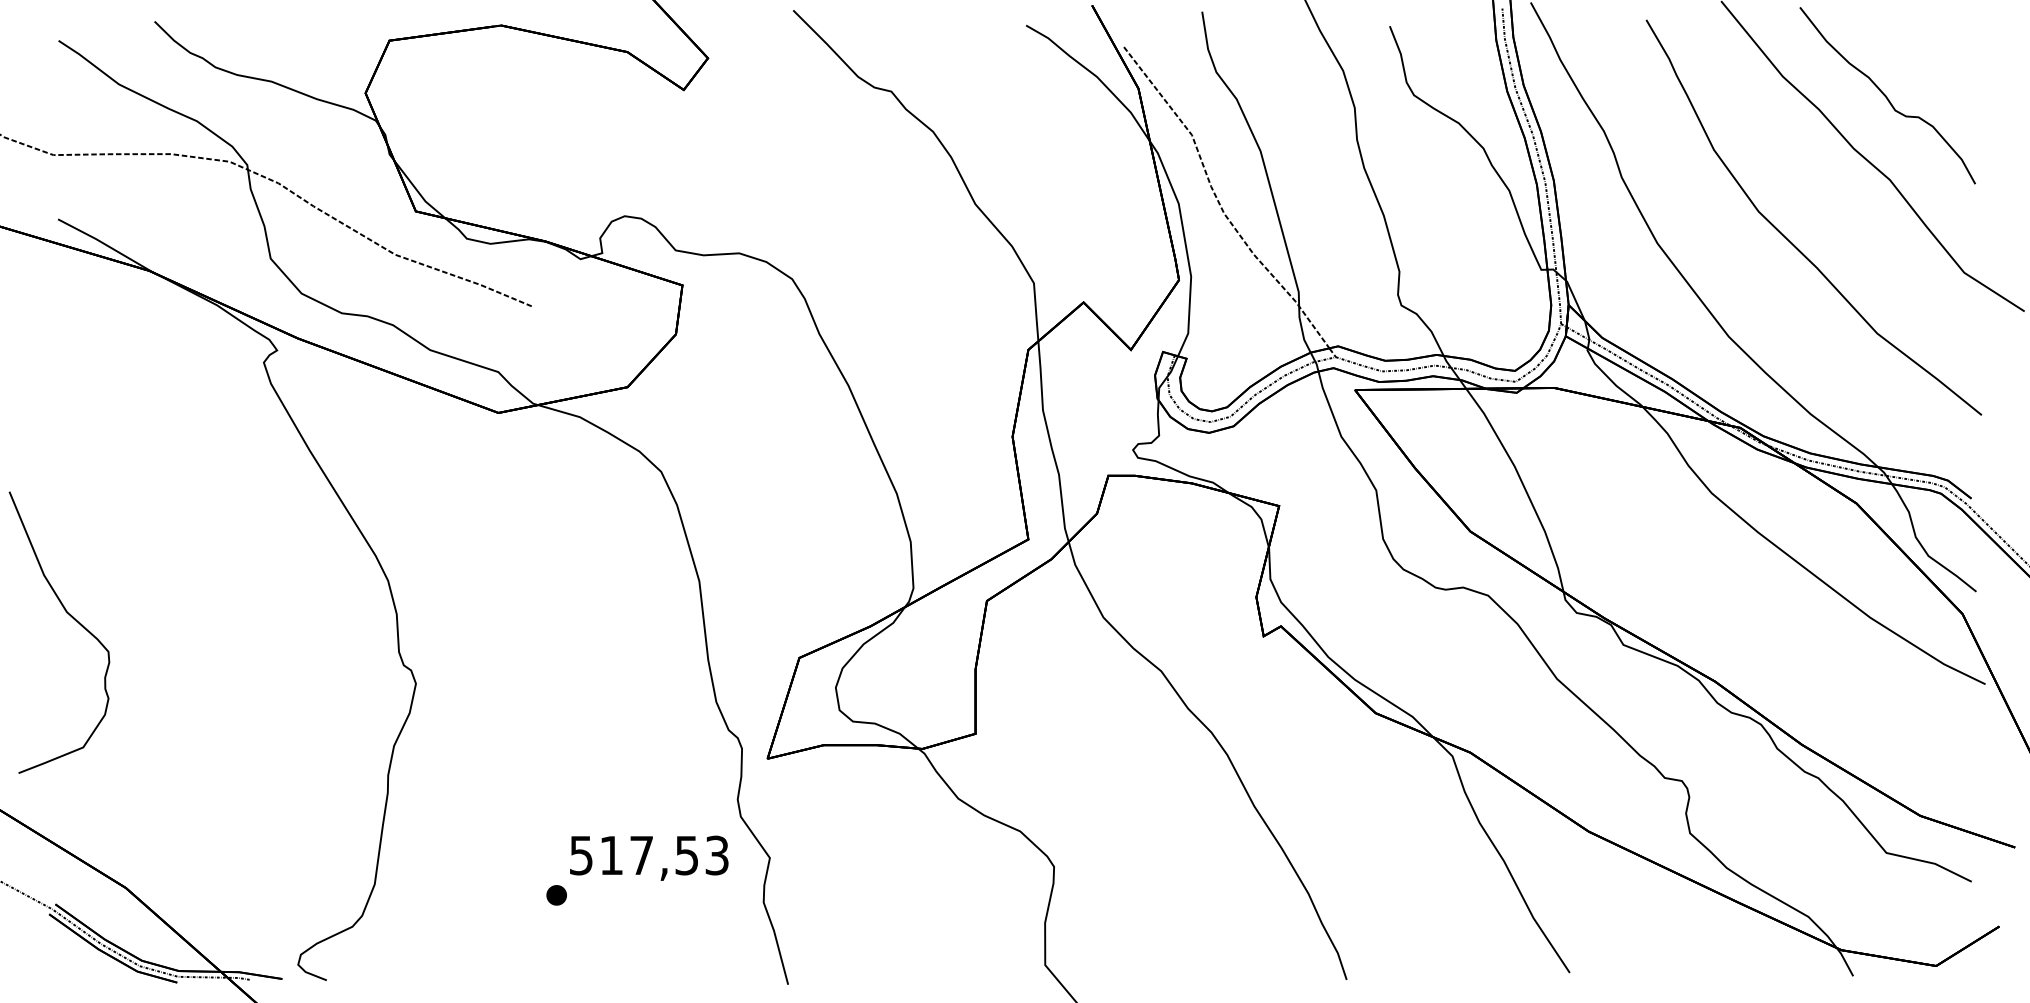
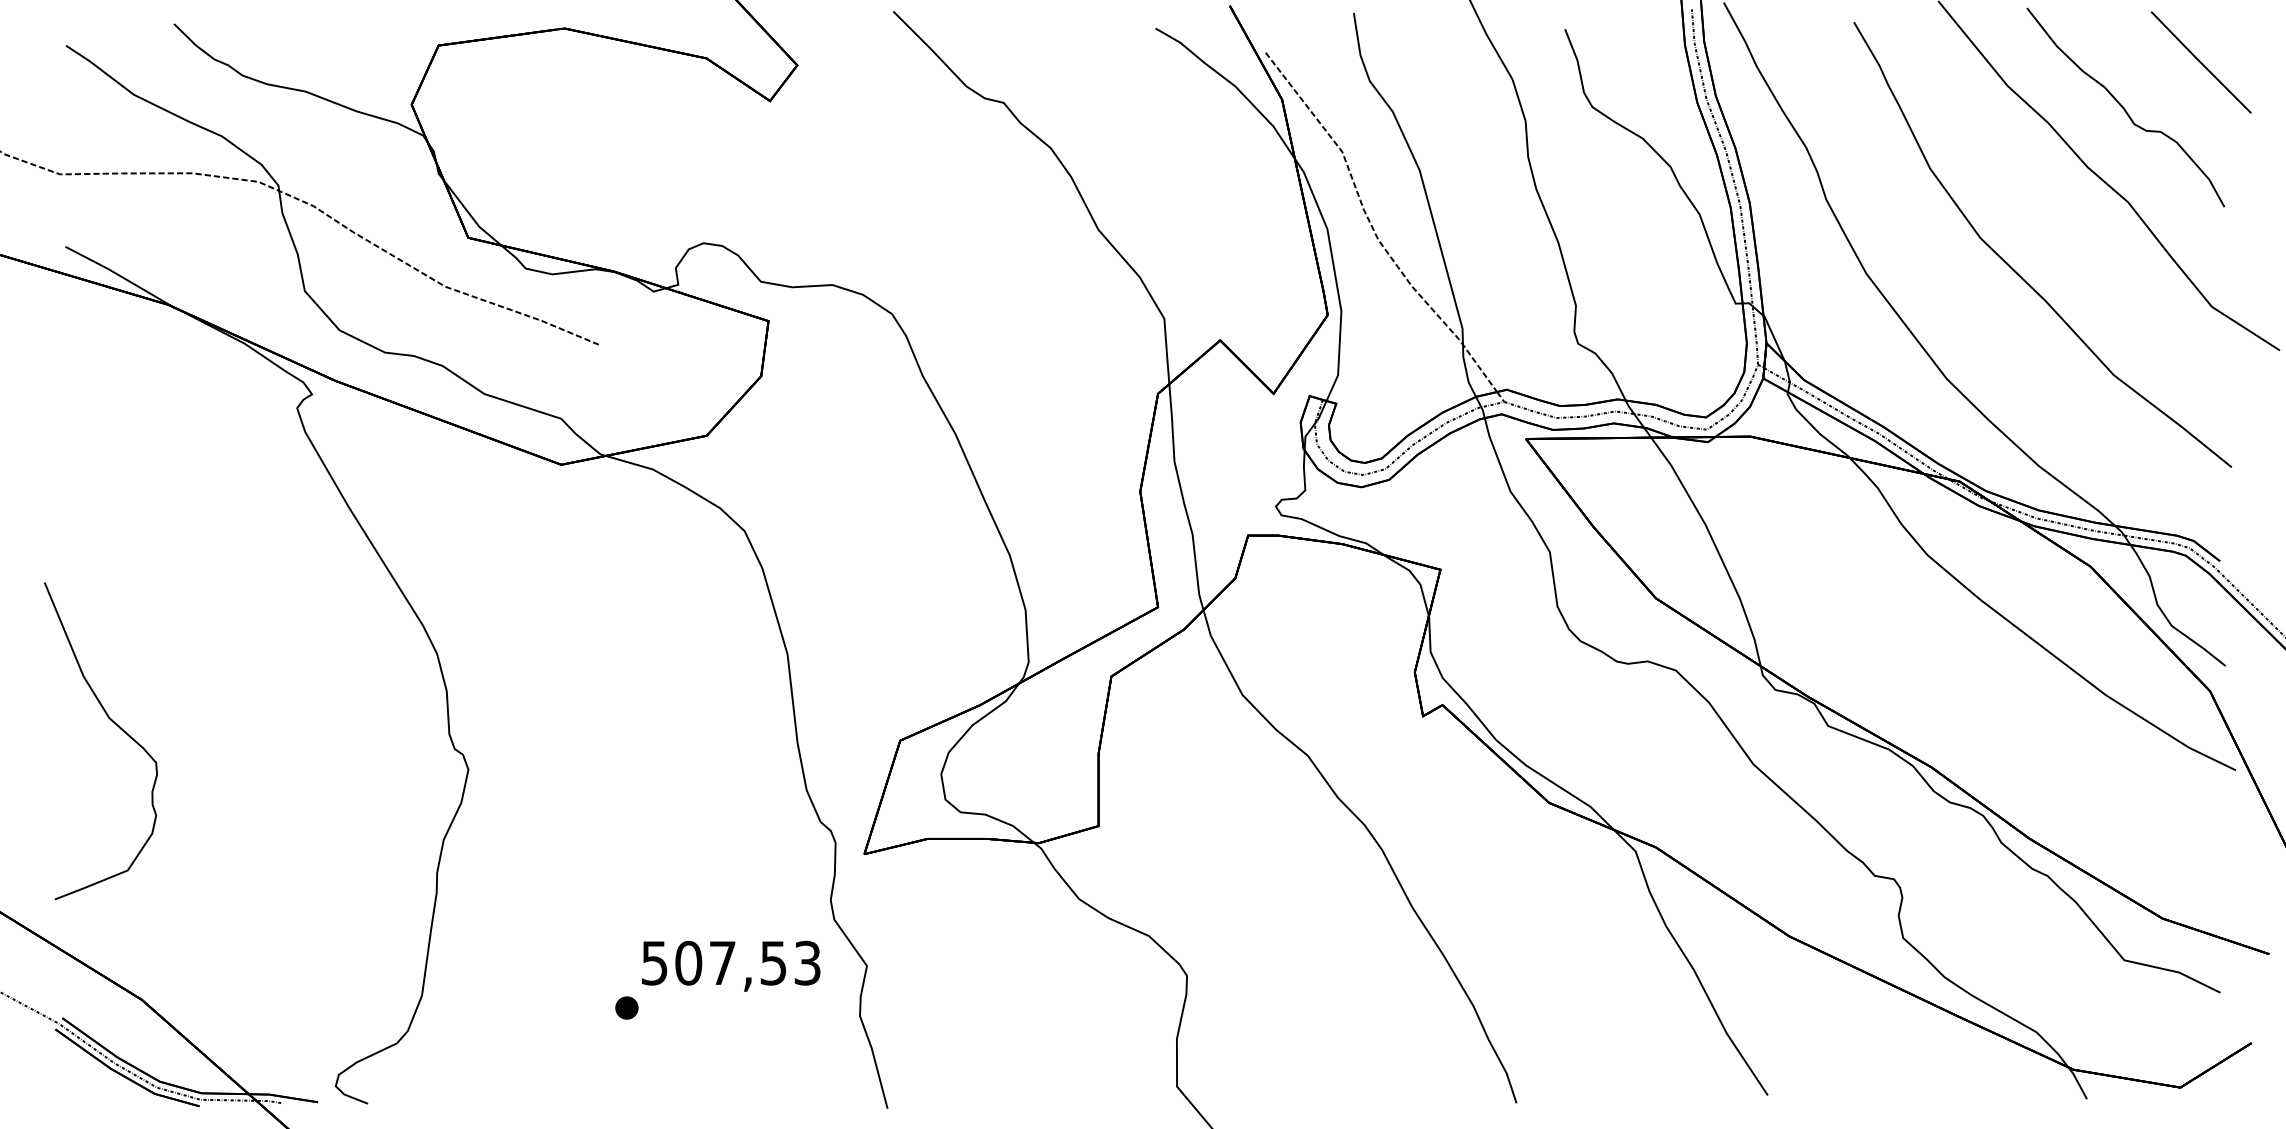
line: (1954, 55) -> (2200, 62), added
part: (70, 616) -> (113, 723), moved
text: (611, 854) -> (688, 962), 517,53 -> 507,53

